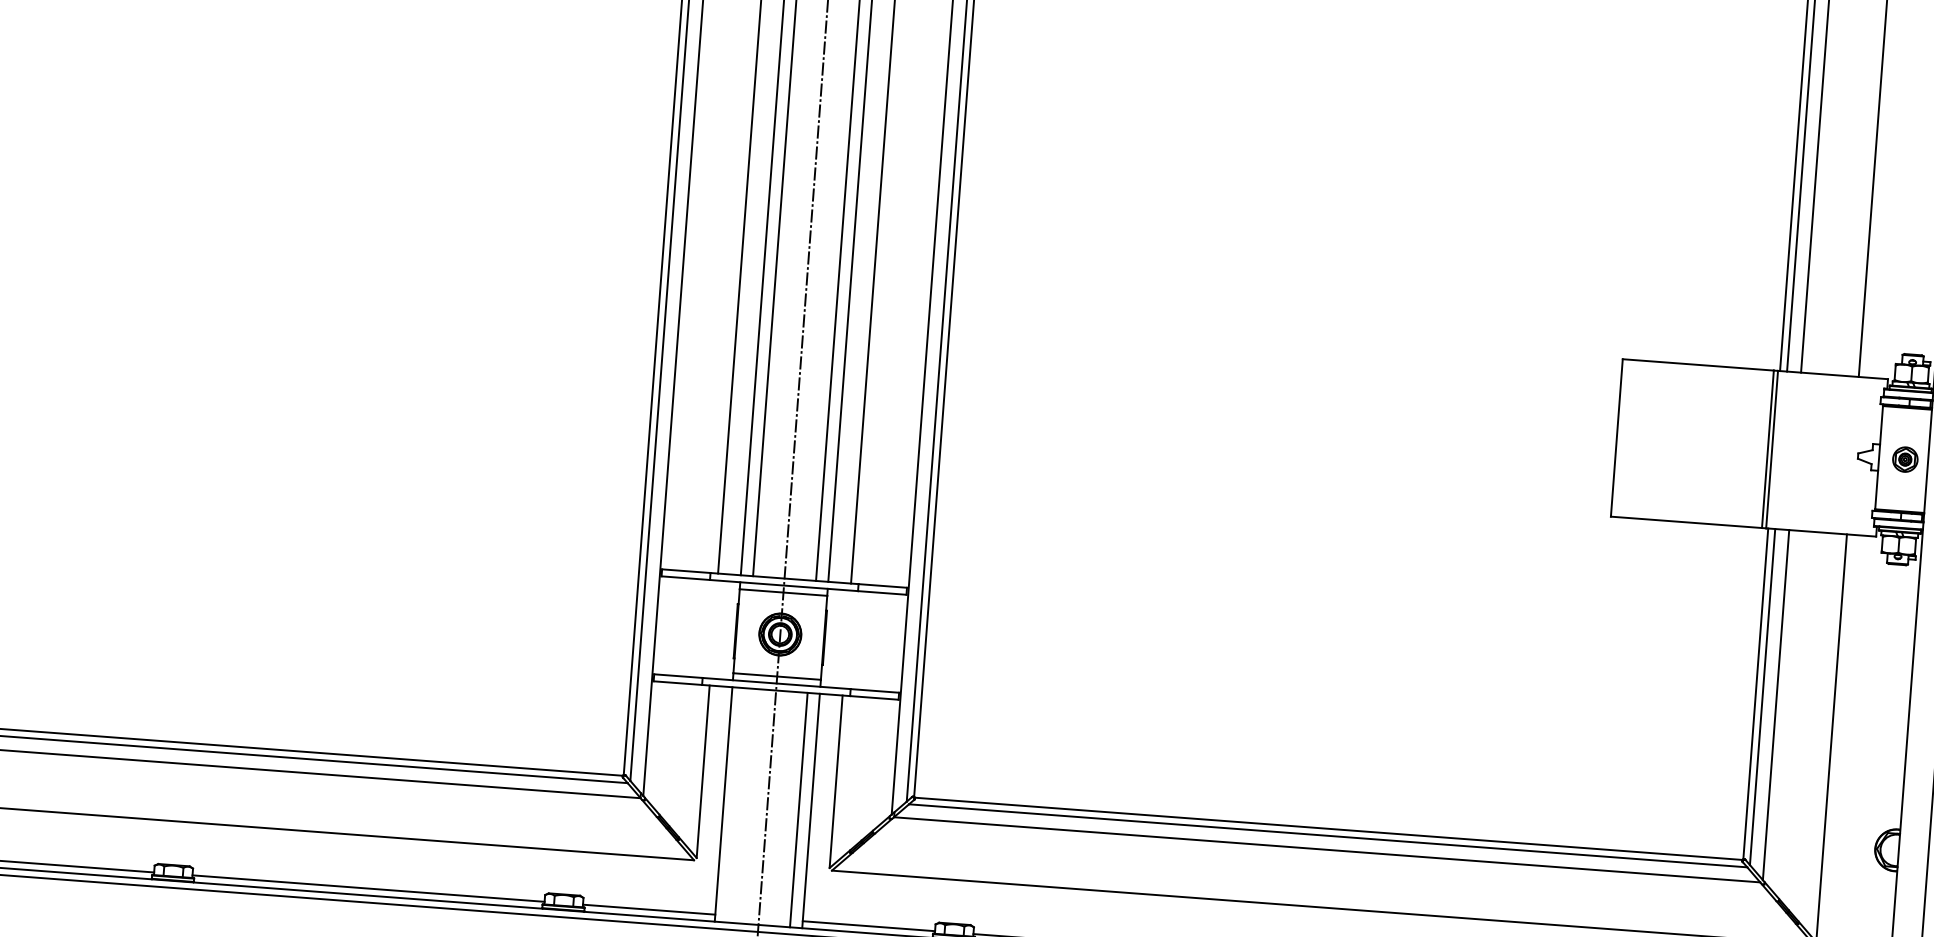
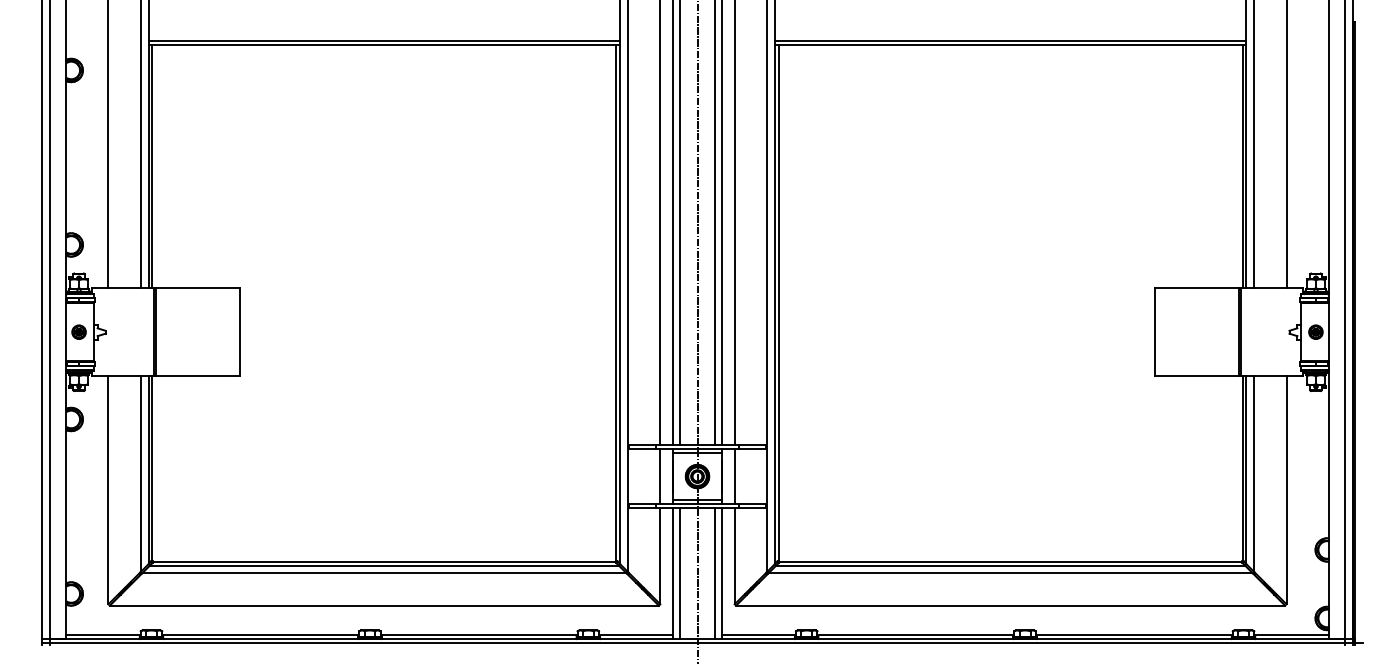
line: (714, 629) -> (660, 476), added
line: (846, 639) -> (734, 476), added
line: (735, 805) -> (679, 573), added

